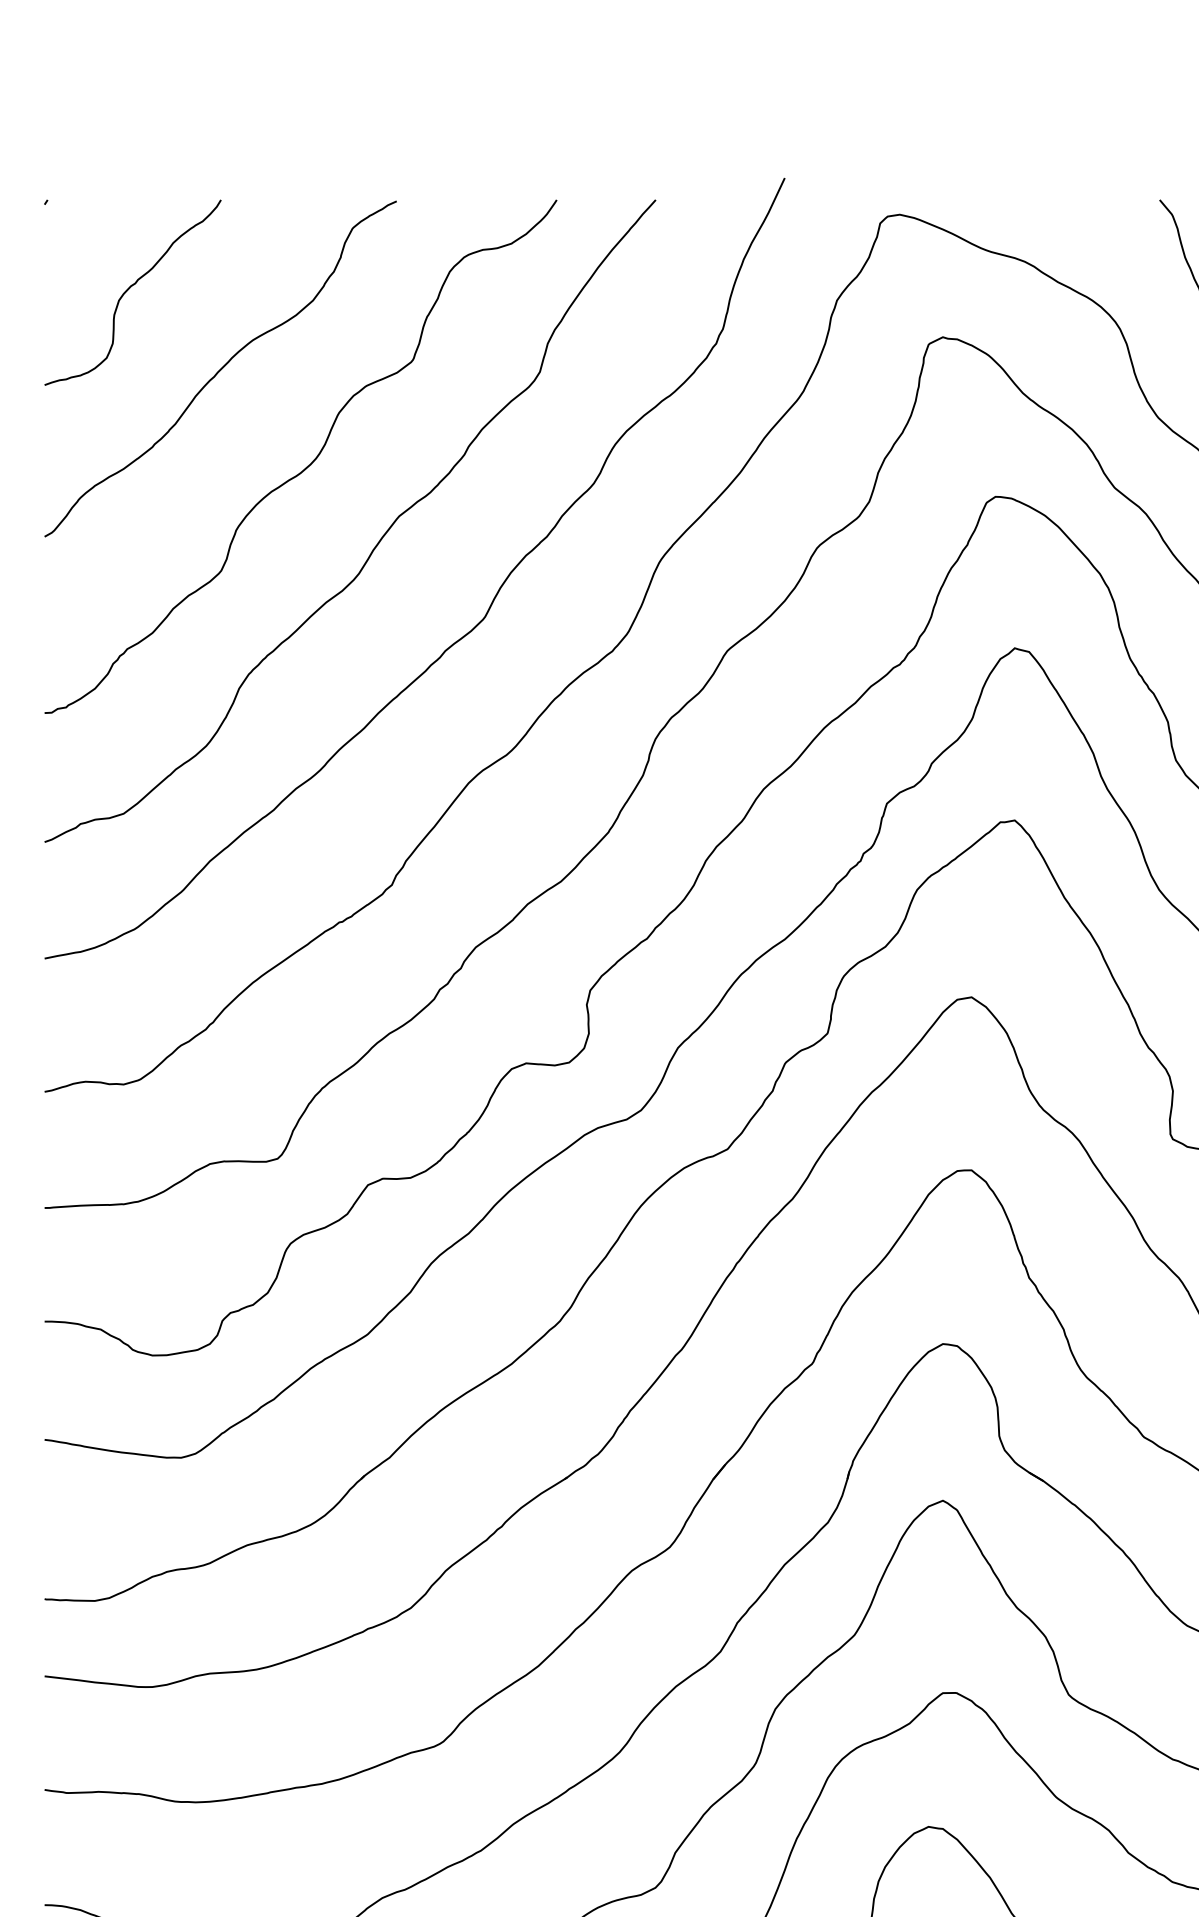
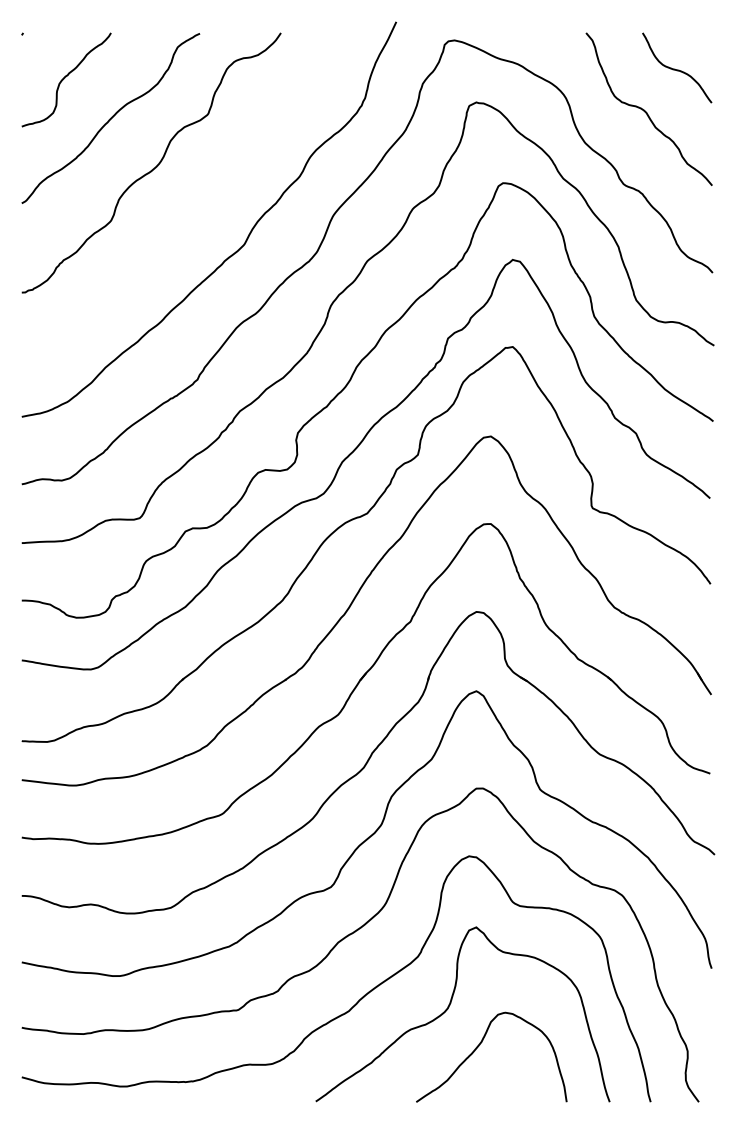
curve: (379, 536) -> (191, 203), removed

